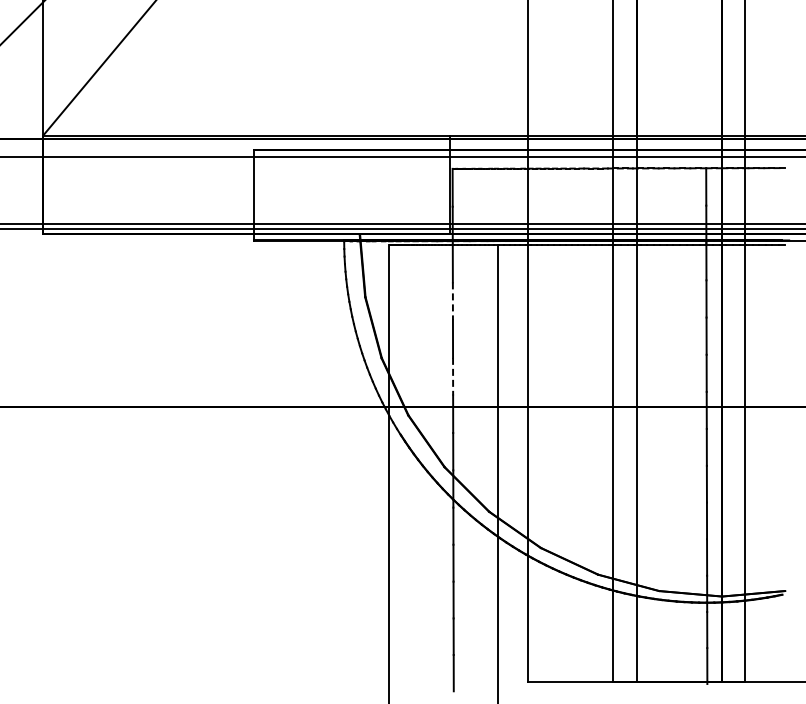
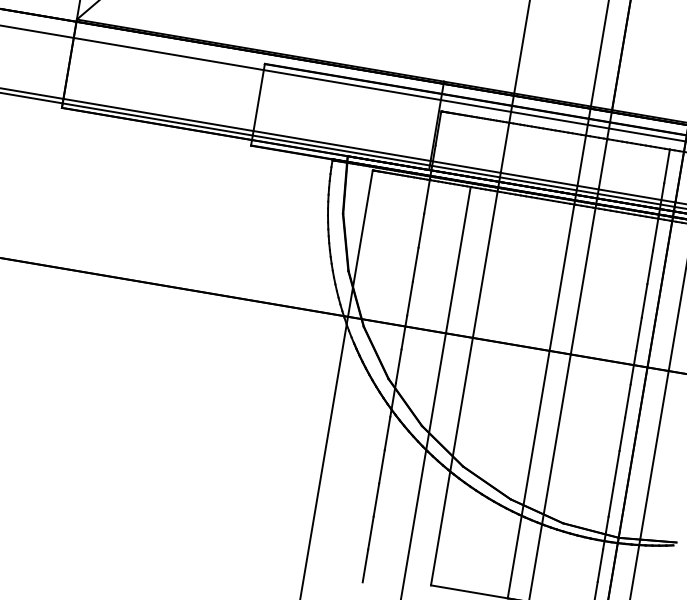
line: (452, 301) -> (420, 230), dashed -> solid
line: (453, 376) -> (410, 298), dashed -> solid

